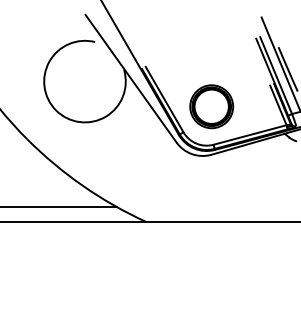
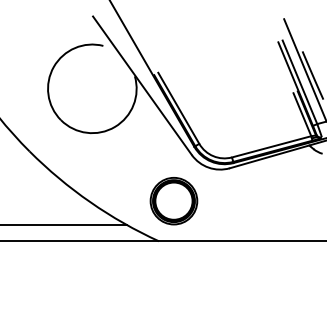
part: (211, 107) -> (173, 201), moved

